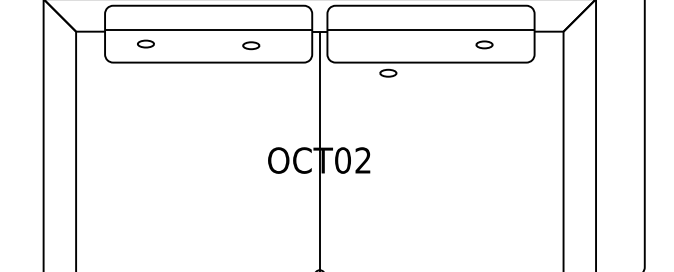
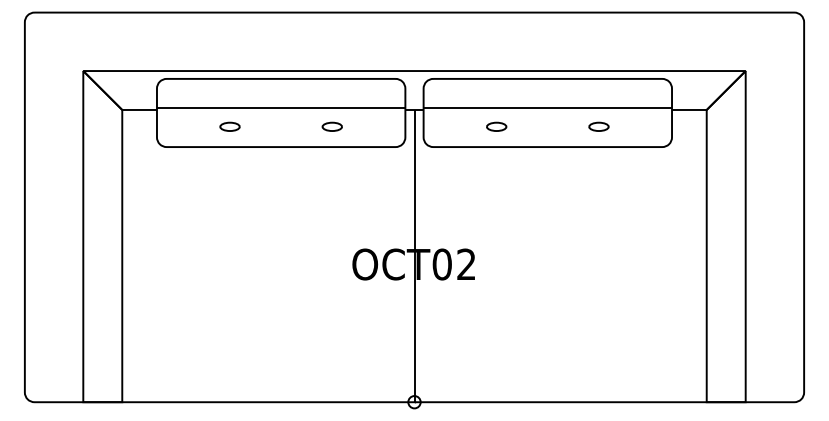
part: (145, 43) -> (229, 126), moved
part: (484, 44) -> (598, 126), moved
part: (388, 72) -> (496, 126), moved

